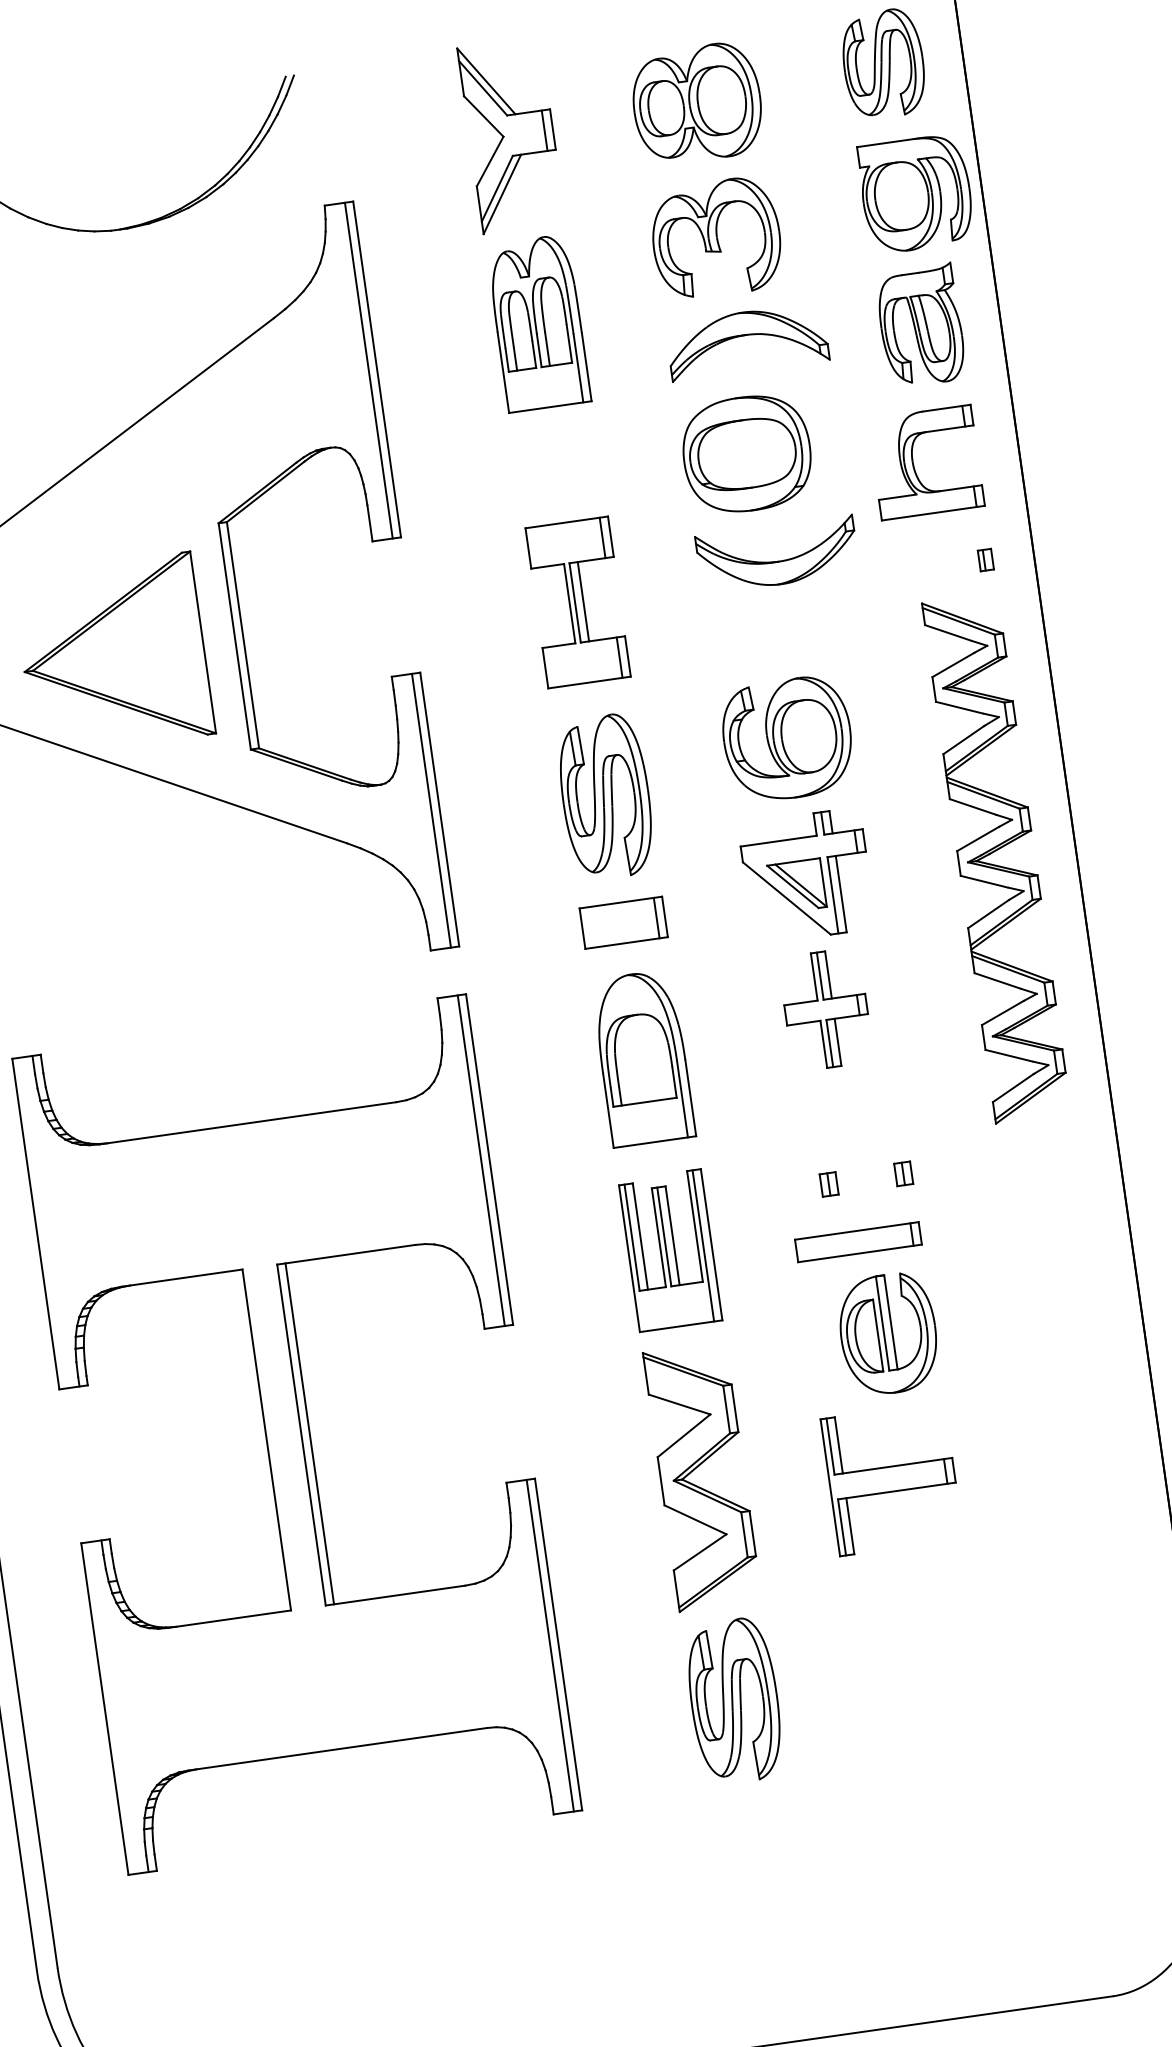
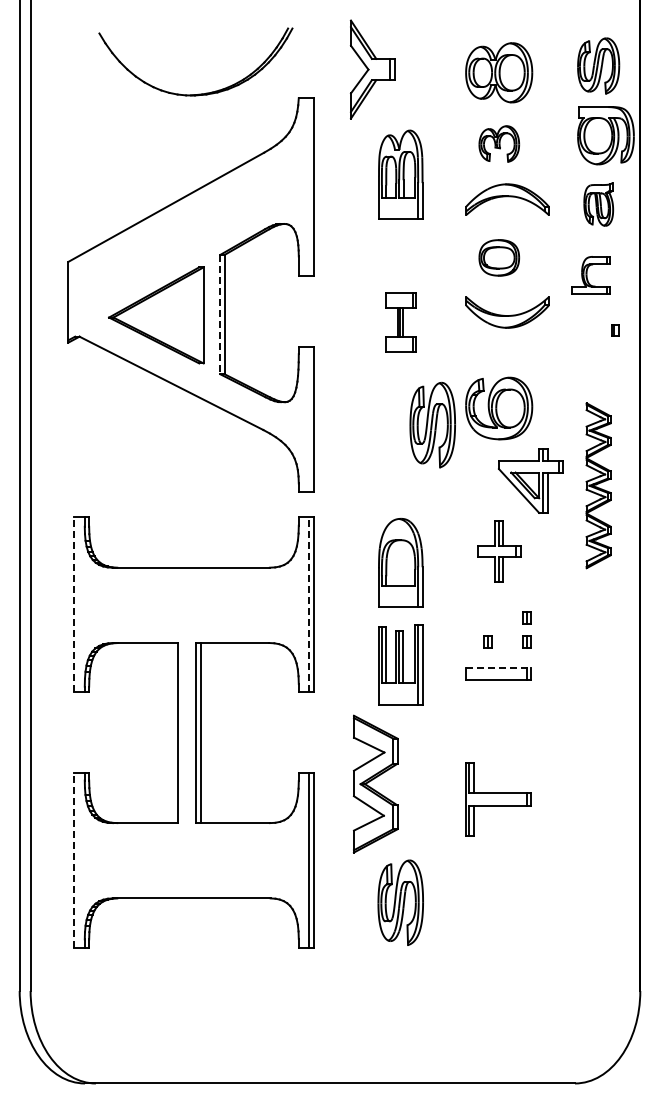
part: (511, 135) -> (372, 69), moved
part: (716, 237) -> (499, 143), size x0.6
part: (920, 326) -> (598, 204), size x0.7
line: (368, 369) -> (309, 186), removed
part: (747, 453) -> (499, 257), size x0.6
part: (926, 462) -> (591, 275), size x0.7
part: (577, 602) -> (400, 322), size x0.7
line: (234, 636) -> (220, 314), solid -> dashed
part: (605, 795) -> (432, 424), moved
line: (431, 810) -> (309, 419), removed
part: (996, 858) -> (598, 485), size x0.6
part: (805, 875) -> (530, 480), moved
part: (623, 922) -> (400, 491), removed
part: (895, 1127) -> (526, 617), added
line: (481, 1159) -> (309, 603), solid -> dashed
line: (36, 1222) -> (74, 603), solid -> dashed
line: (856, 1231) -> (498, 668), solid -> dashed
part: (888, 1333) -> (507, 723), removed
part: (701, 1475) -> (375, 783), moved
line: (105, 1709) -> (74, 860), solid -> dashed

